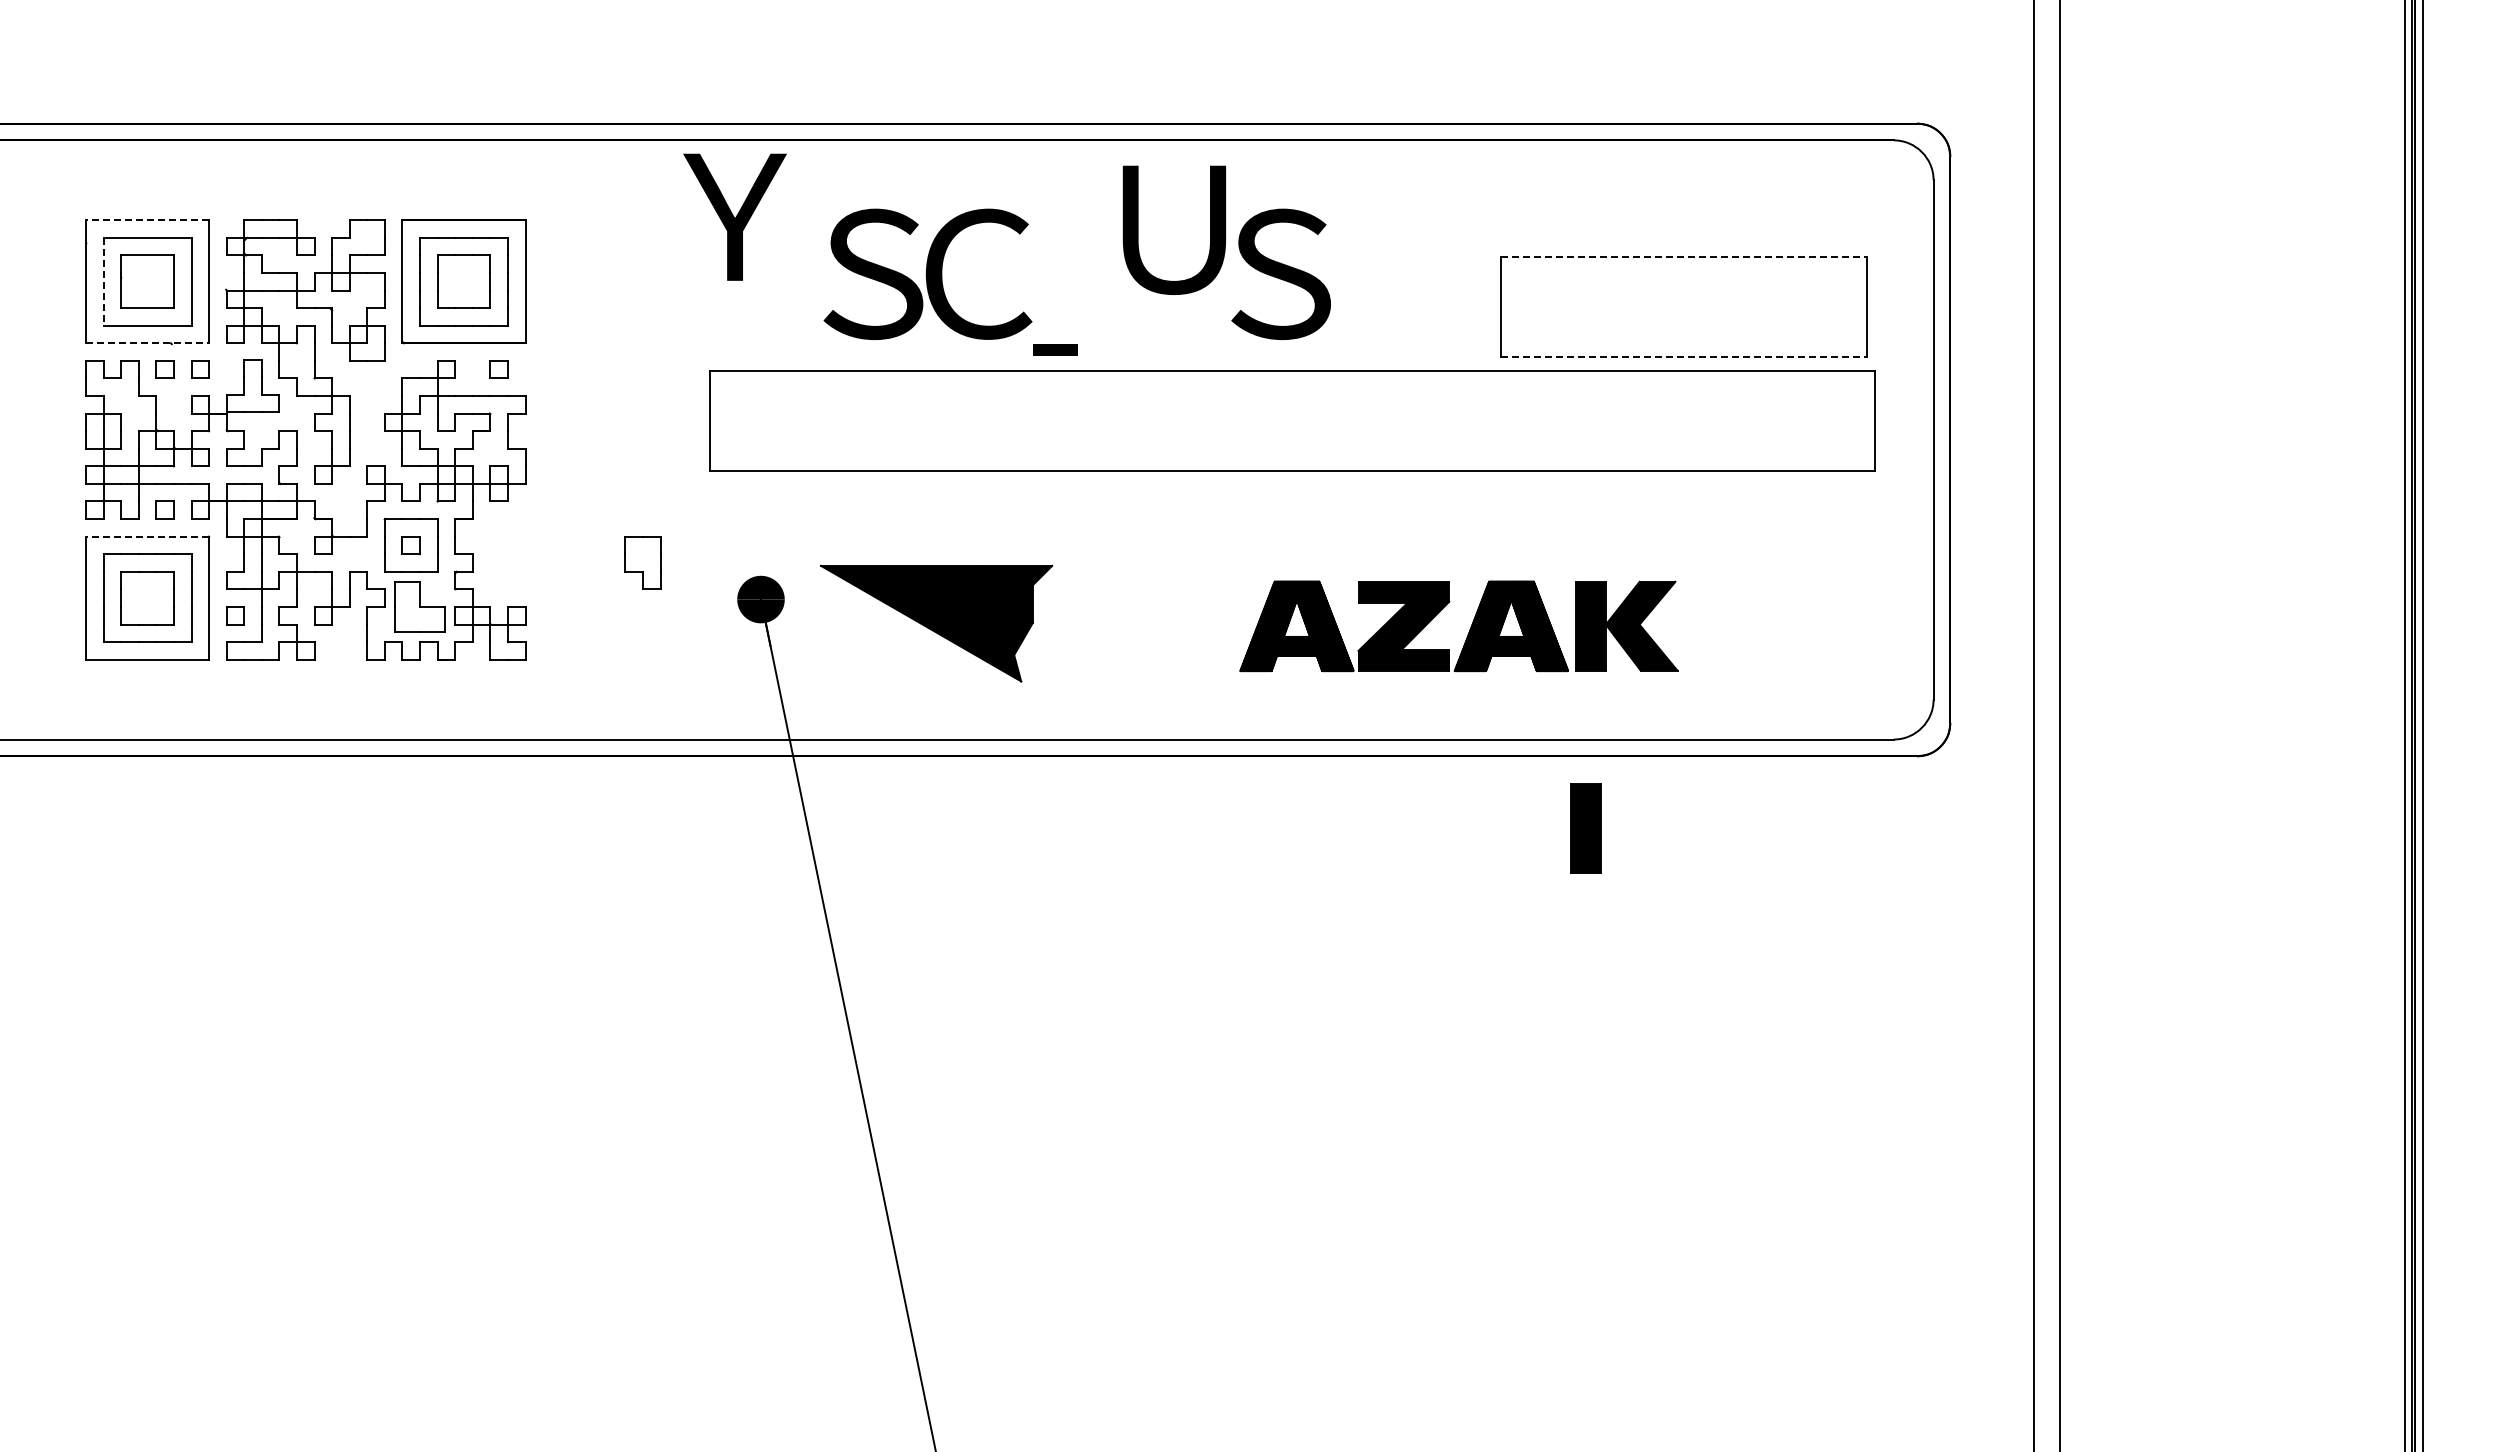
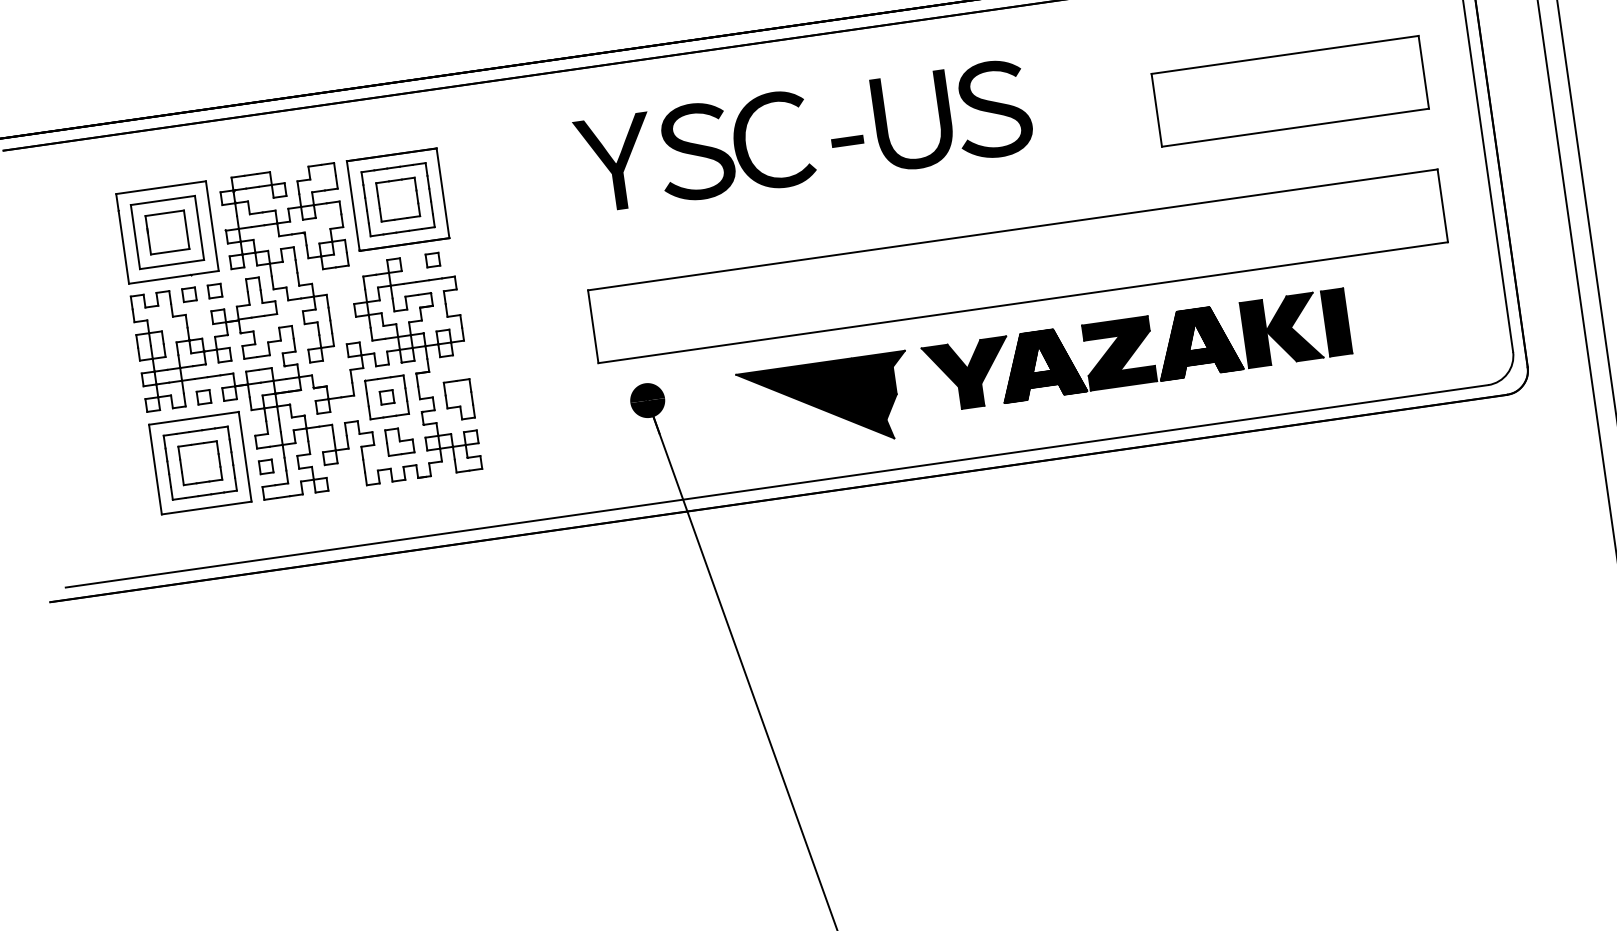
text: (734, 216) -> (615, 162), moved
line: (147, 220) -> (161, 187), dashed -> solid
text: (1173, 229) -> (912, 121), moved
line: (1684, 256) -> (1285, 54), dashed -> solid
line: (103, 281) -> (135, 236), dashed -> solid
line: (147, 343) -> (173, 277), dashed -> solid
text: (1055, 349) -> (847, 140), moved
line: (1684, 356) -> (1295, 127), dashed -> solid
part: (1292, 420) -> (1017, 266), moved
line: (147, 536) -> (193, 418), dashed -> solid
part: (642, 562) -> (459, 399), moved
part: (419, 606) -> (399, 441), size x0.71
part: (936, 623) -> (826, 404), moved
part: (1197, 625) -> (968, 374), added
part: (1585, 828) -> (1336, 322), moved

